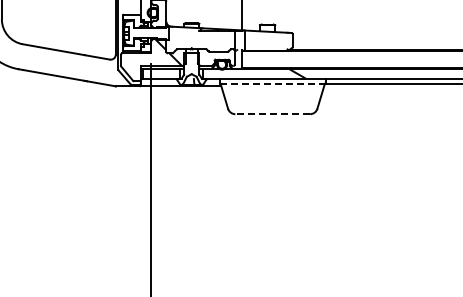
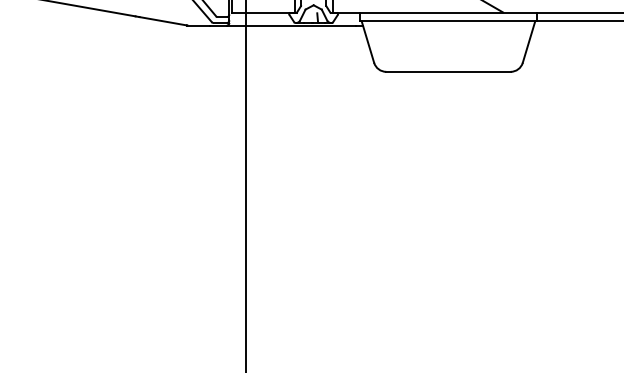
line: (272, 83) -> (448, 20), dashed -> solid
line: (272, 114) -> (448, 72), dashed -> solid

